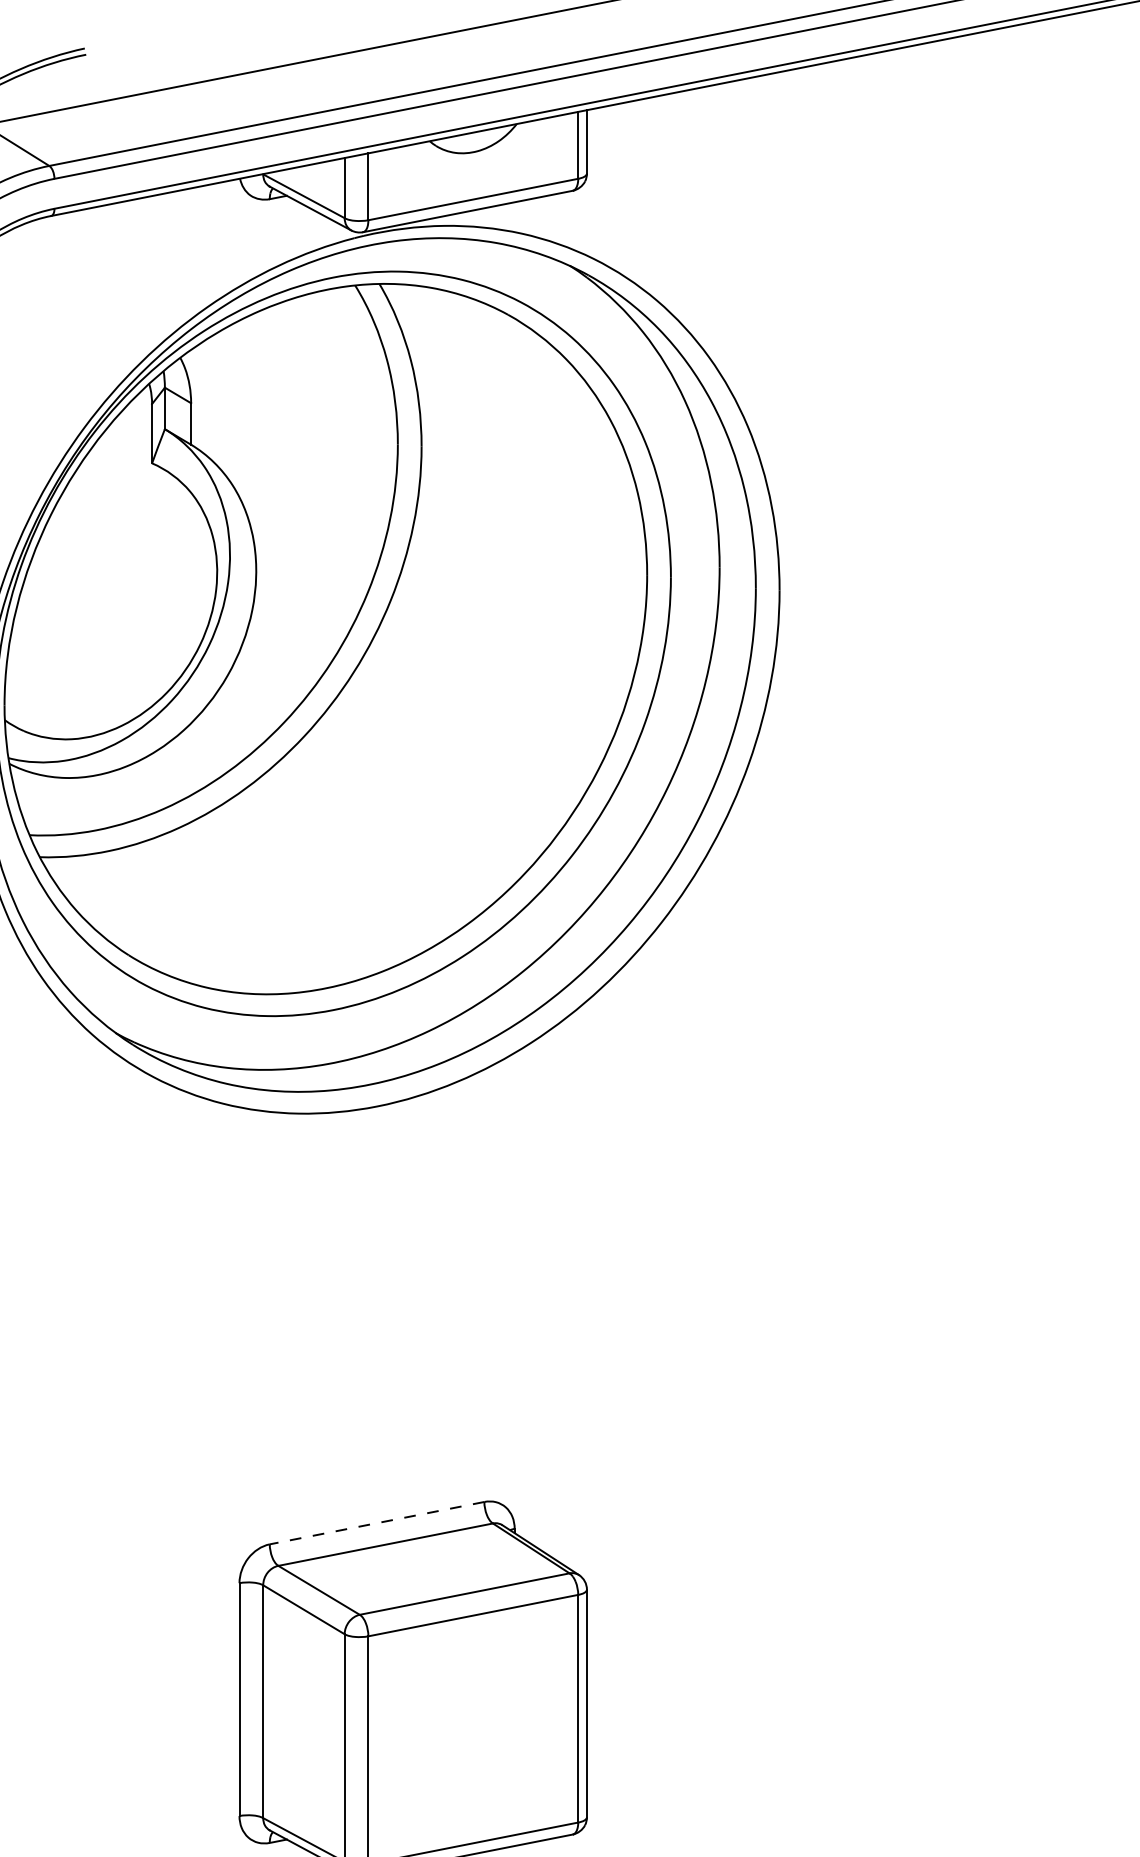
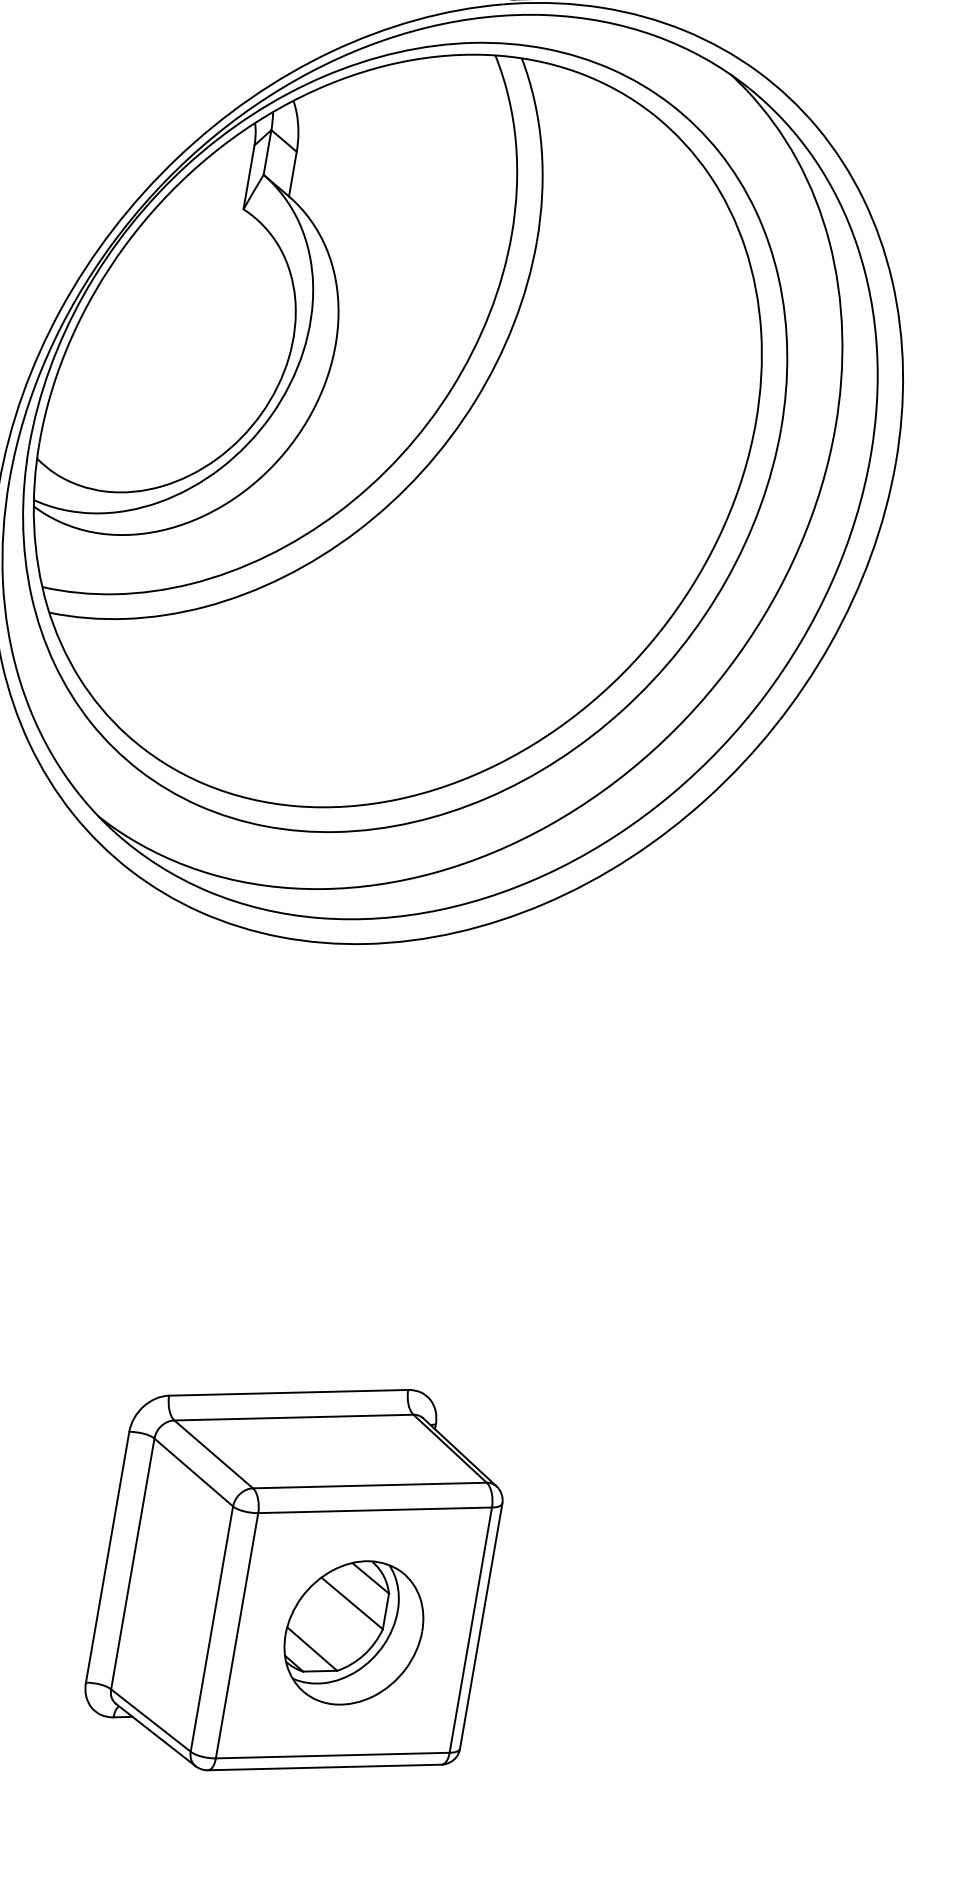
line: (376, 1523) -> (287, 1393), dashed -> solid
part: (473, 1729) -> (354, 1633), added

